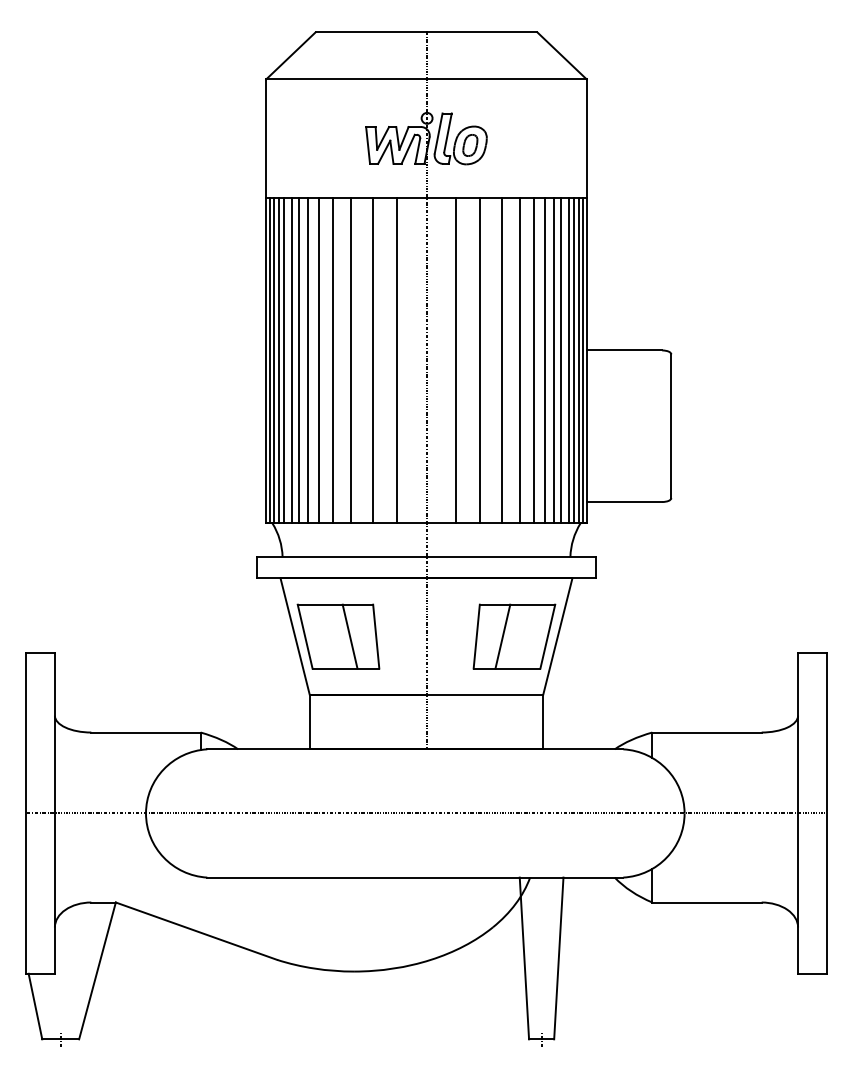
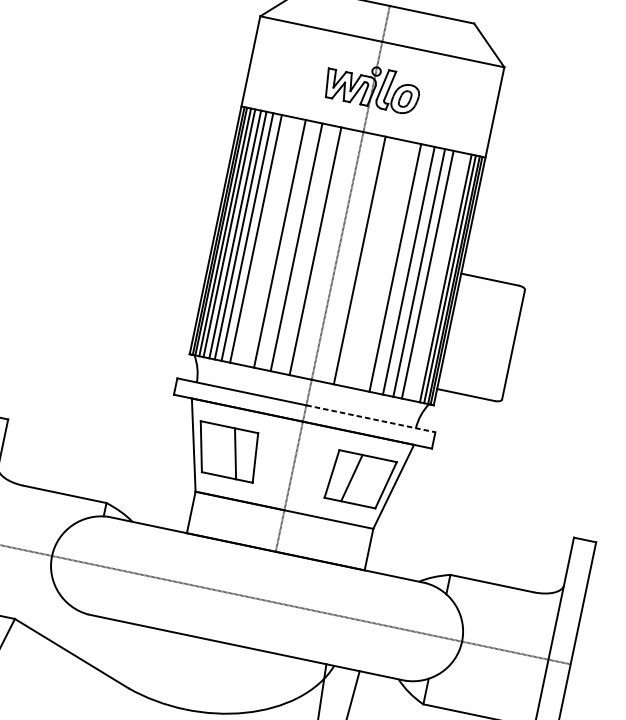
line: (332, 360) -> (266, 240), removed
line: (480, 360) -> (378, 264), removed
line: (553, 360) -> (434, 275), removed
line: (560, 360) -> (439, 277), removed
line: (511, 556) -> (371, 418), solid -> dashed

